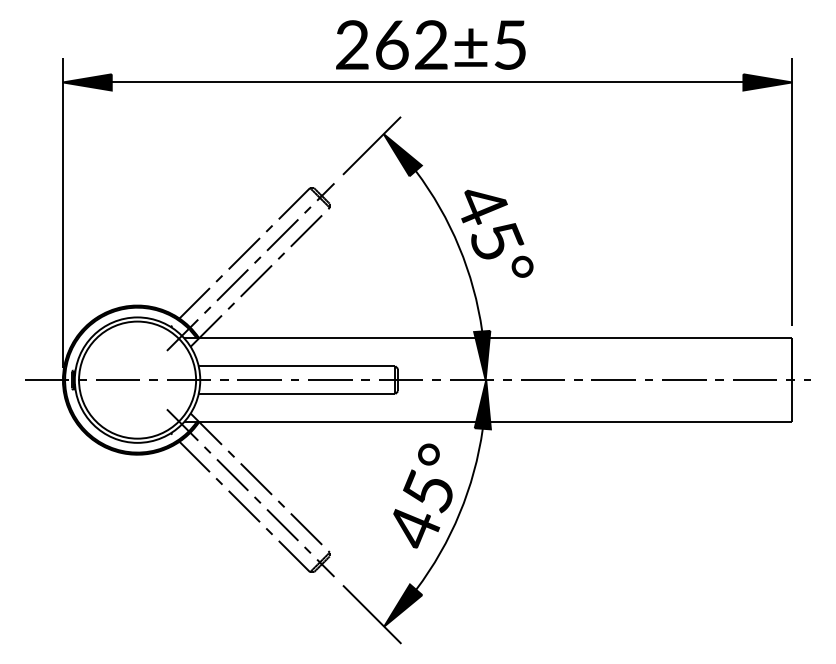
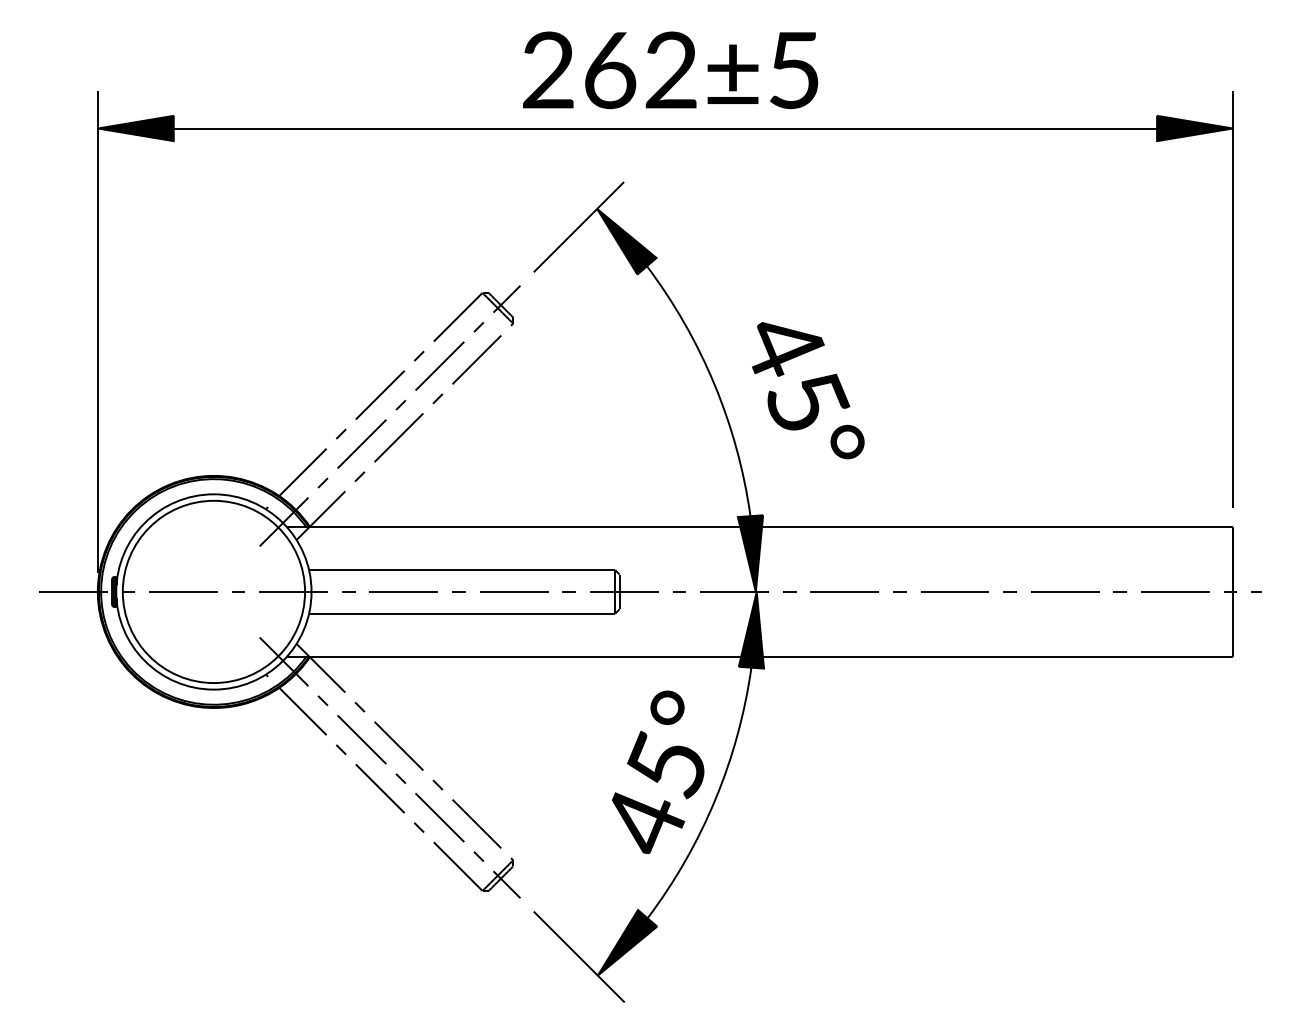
text: (497, 233) -> (808, 390), moved

